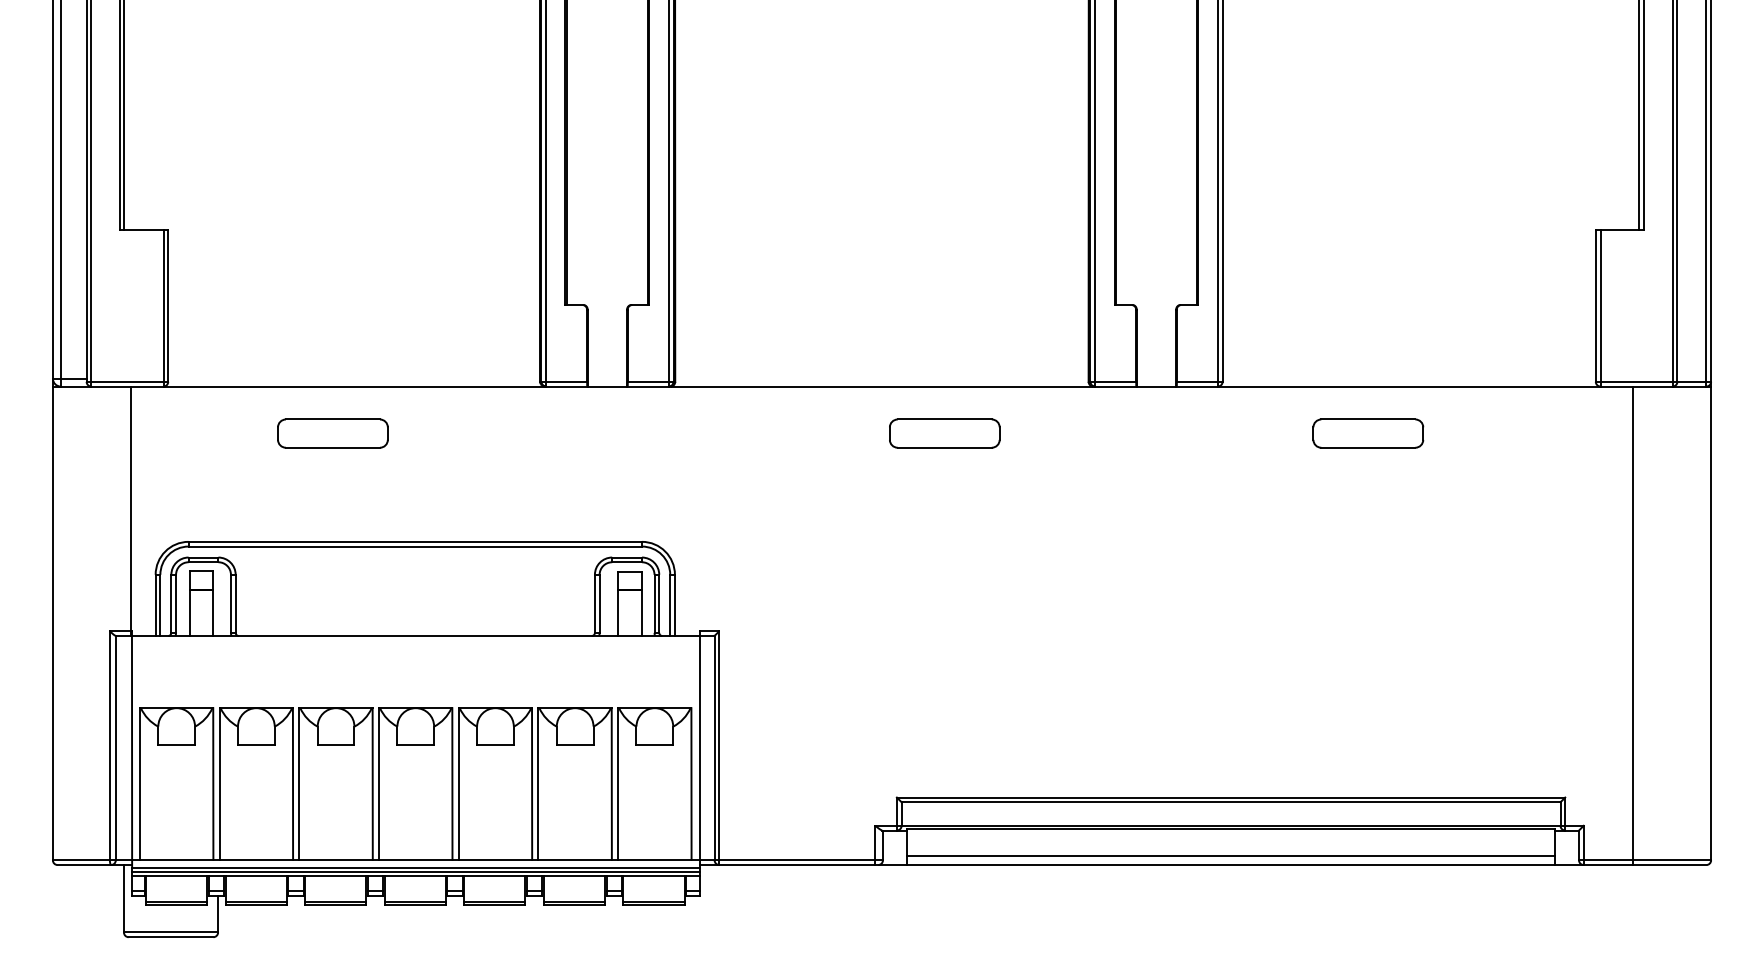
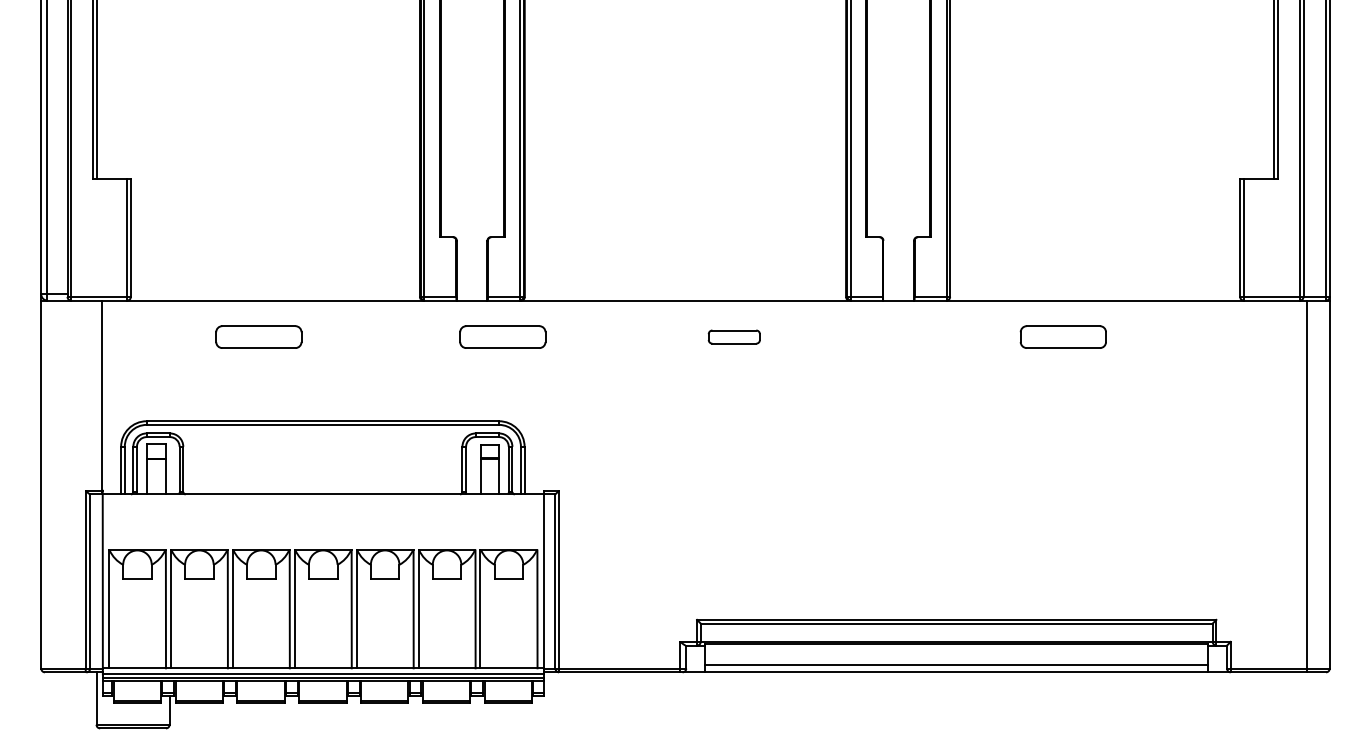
part: (646, 433) -> (502, 337), added
part: (944, 433) -> (734, 337), size x0.6
line: (1632, 625) -> (1306, 486), moved

